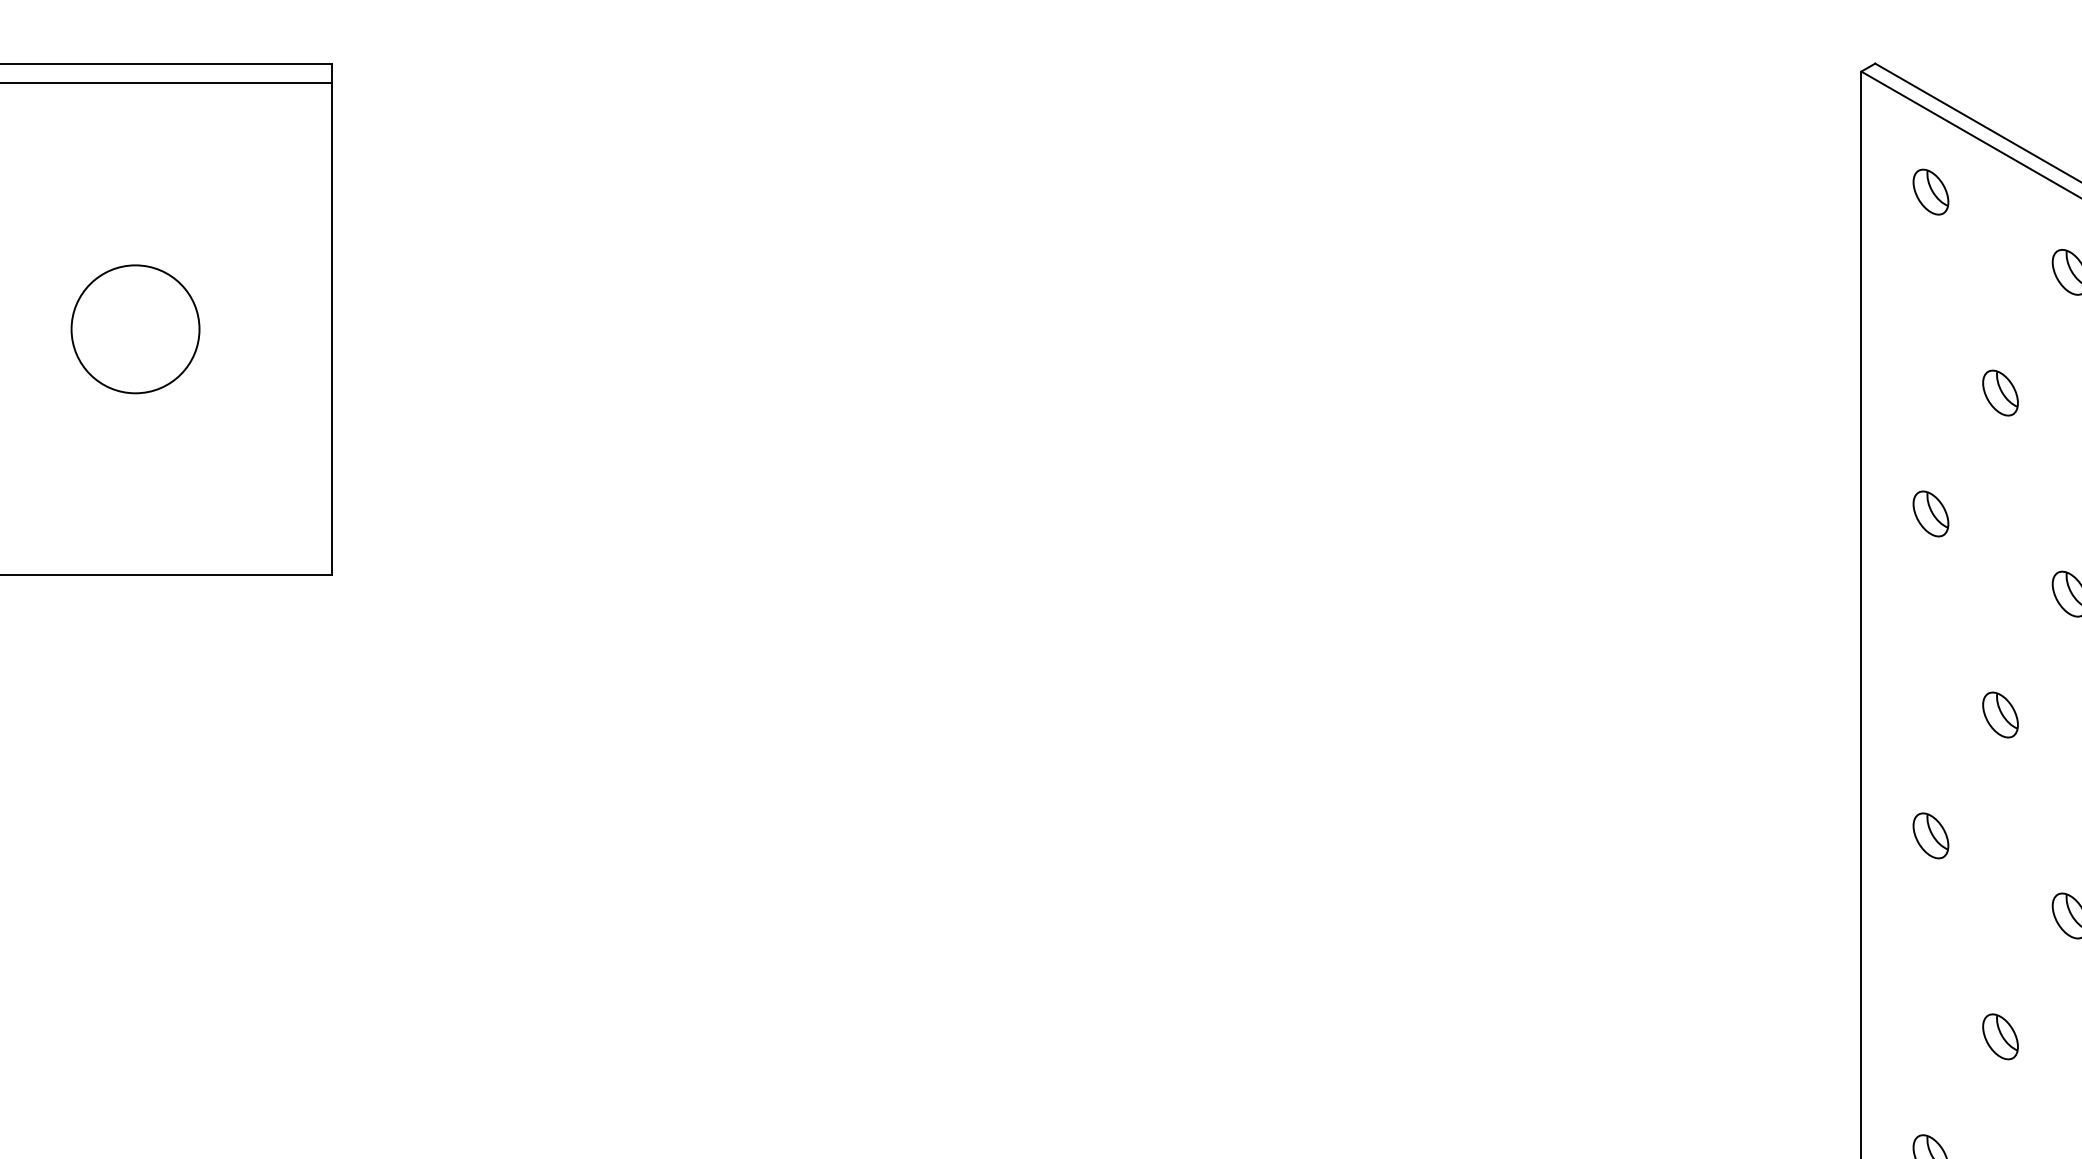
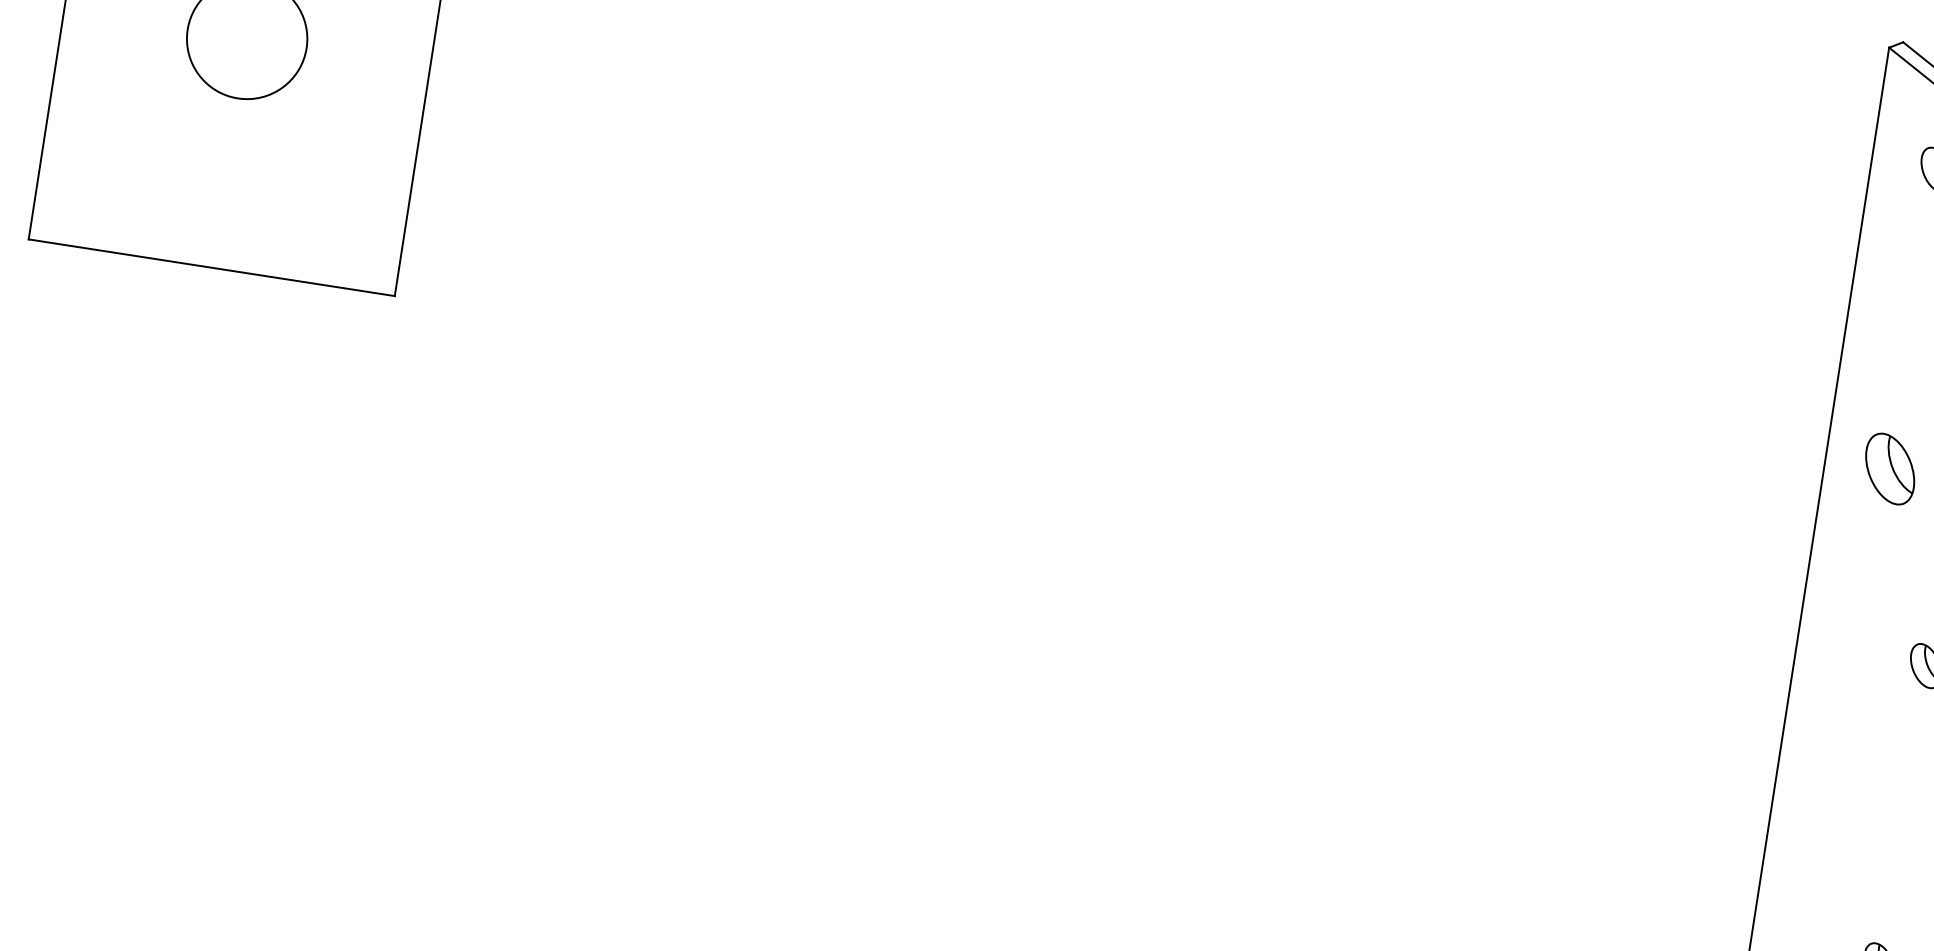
part: (1930, 513) -> (1889, 468), size x1.6
part: (1930, 835) -> (1843, 768), removed

